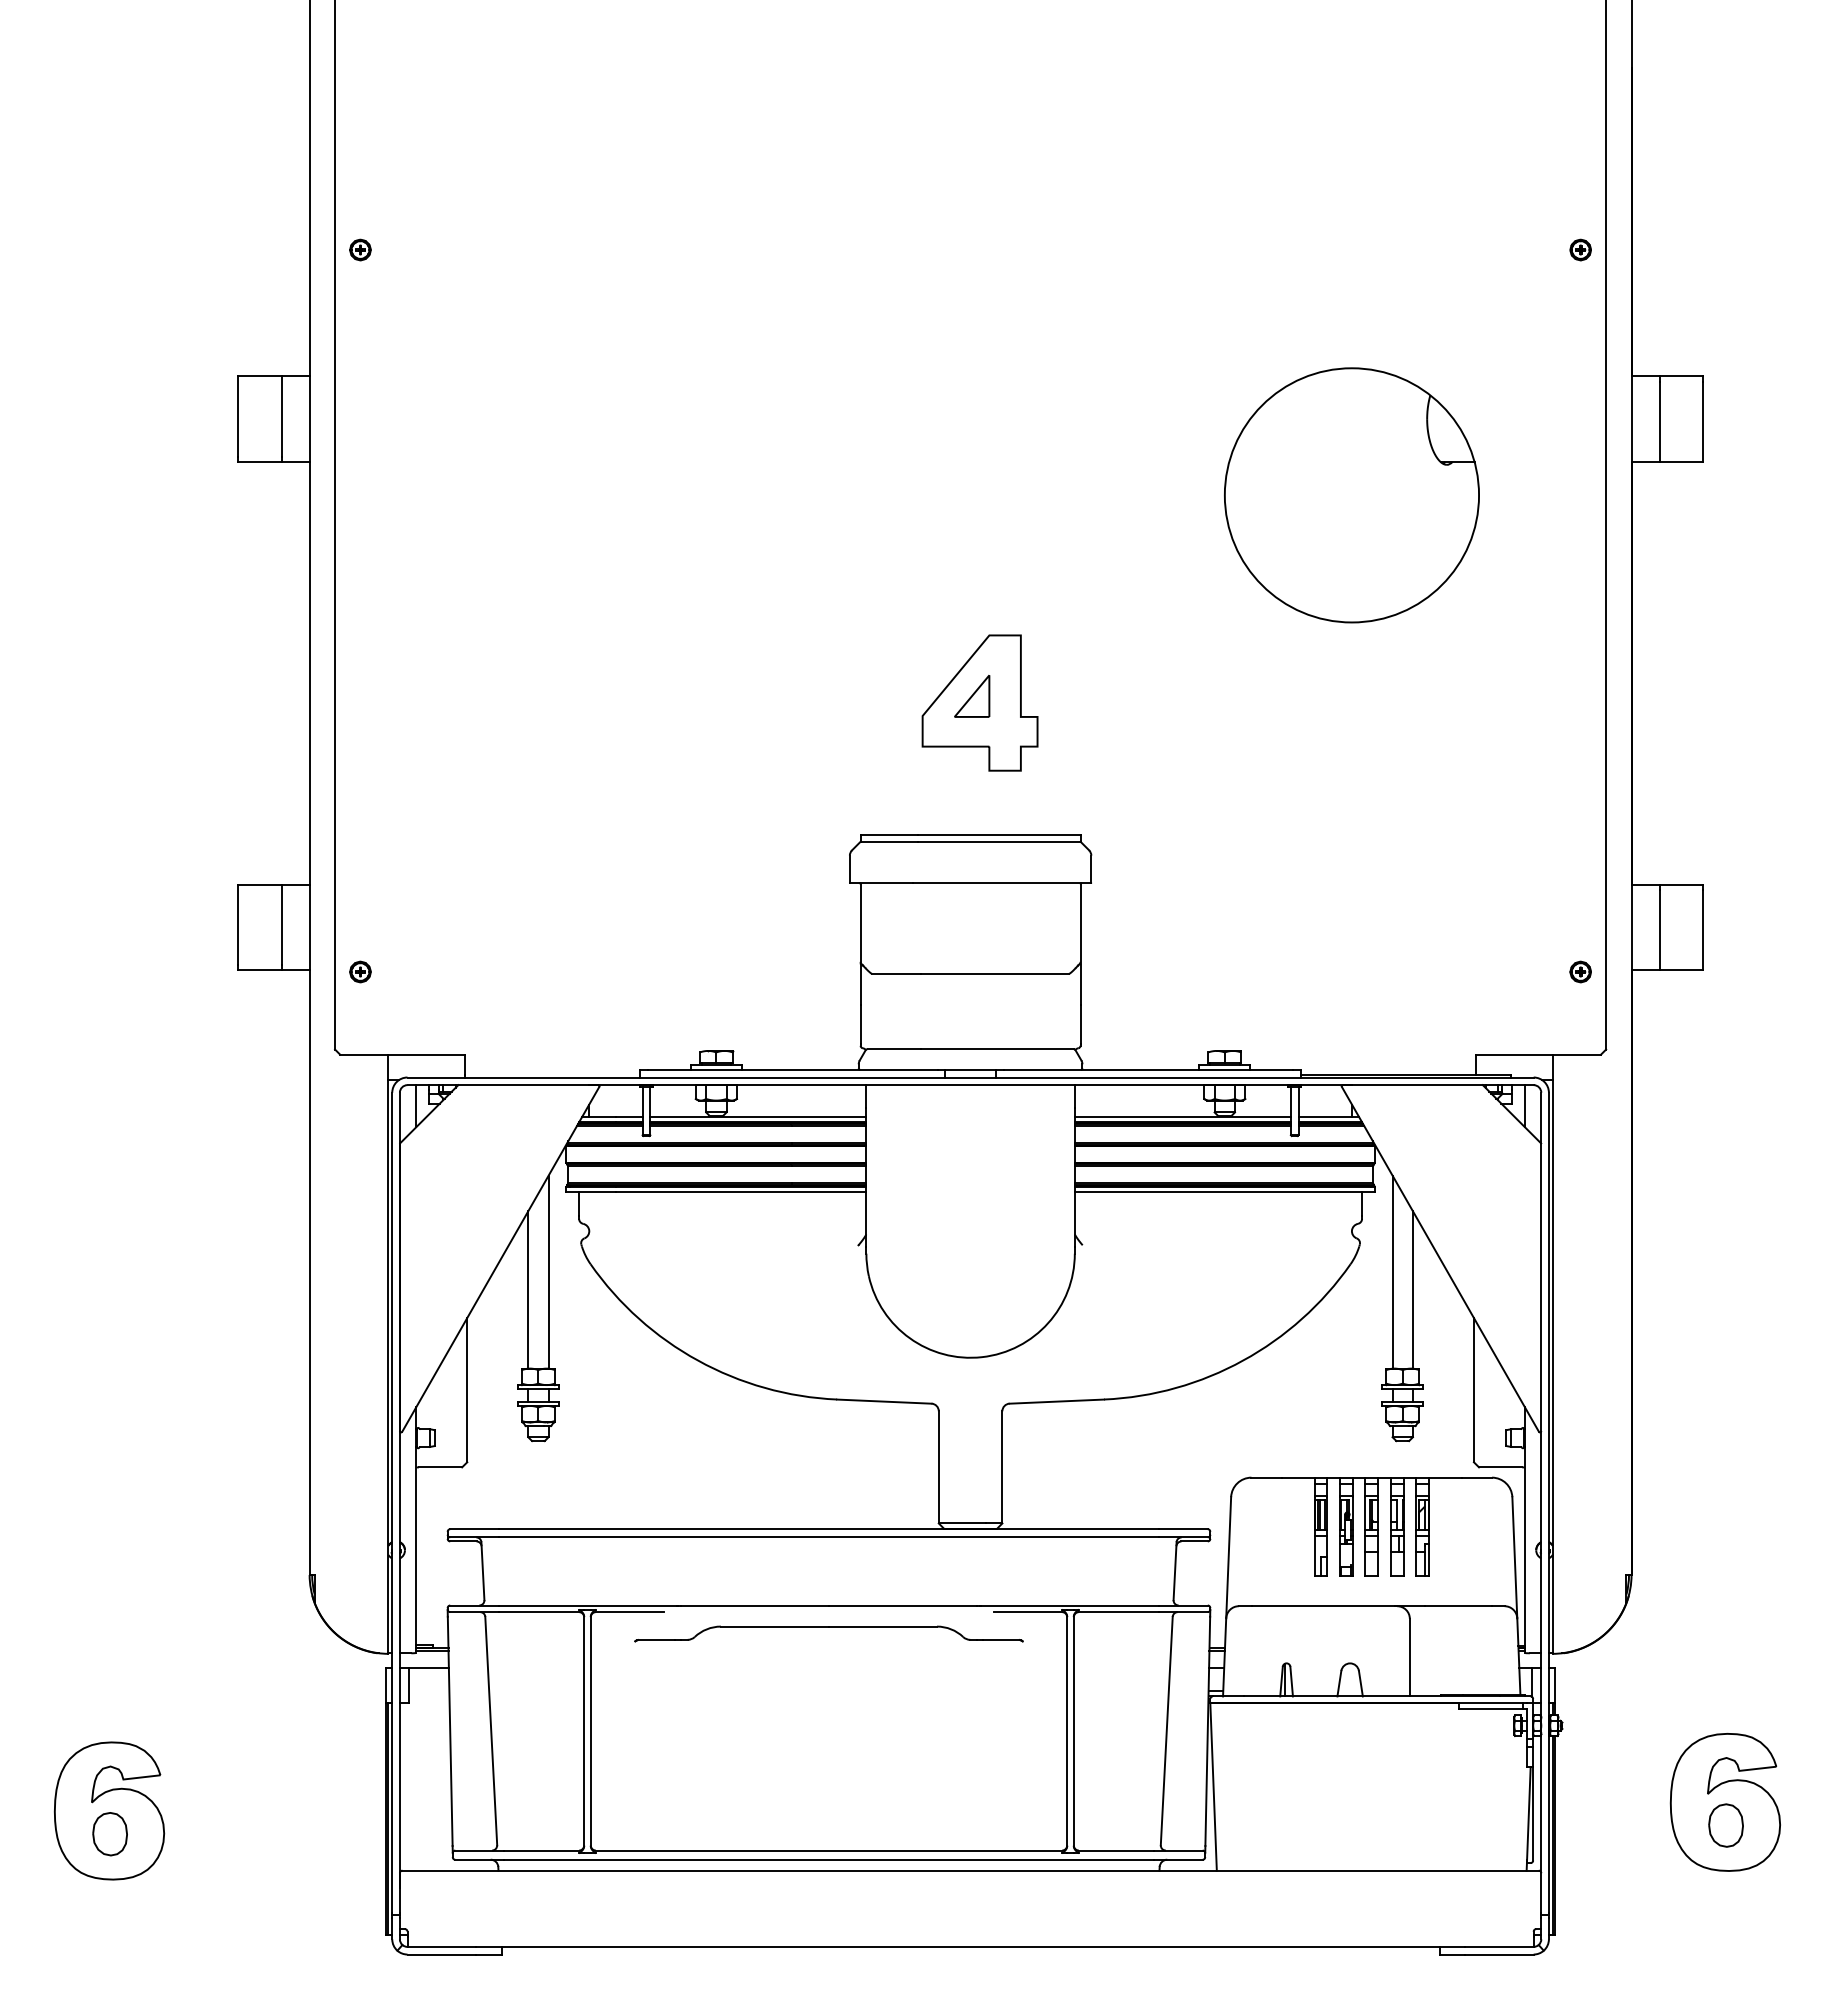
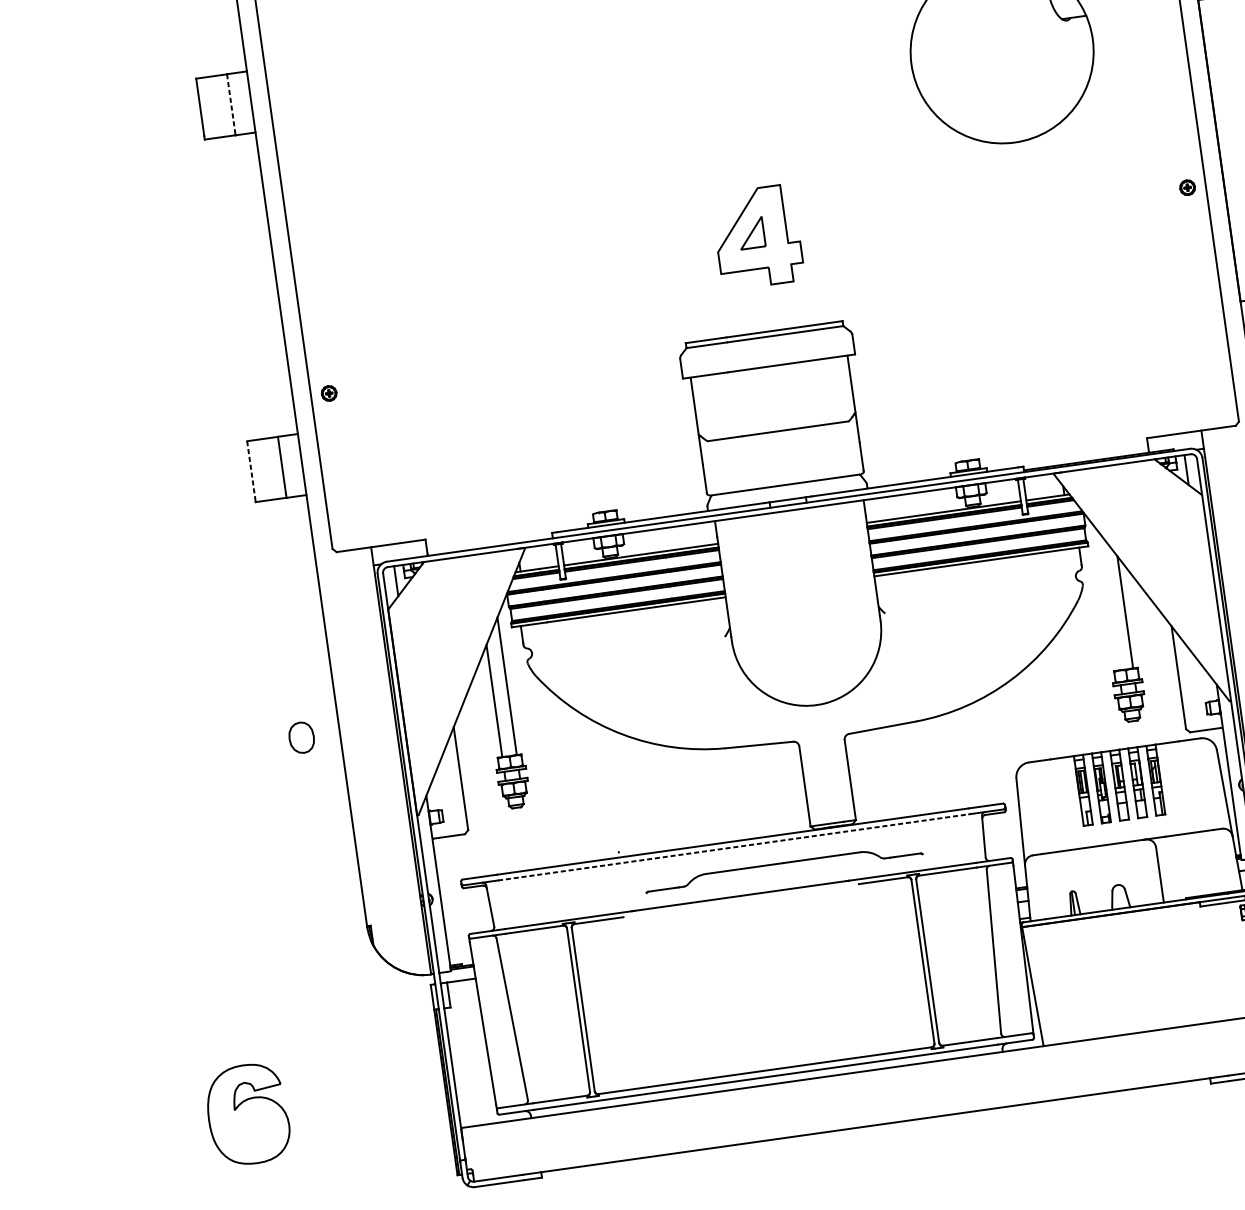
line: (281, 416) -> (230, 102), solid -> dashed
line: (238, 925) -> (251, 470), solid -> dashed
part: (360, 971) -> (329, 393), moved
part: (1580, 971) -> (1187, 187), moved
line: (1392, 1271) -> (1108, 601), removed
line: (829, 1537) -> (734, 847), solid -> dashed
part: (828, 1633) -> (783, 868), moved
part: (109, 1834) -> (301, 738), moved

